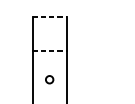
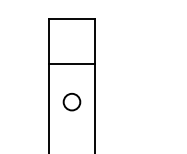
line: (49, 17) -> (71, 19), dashed -> solid
line: (49, 50) -> (71, 63), dashed -> solid
circle: (49, 79) -> (71, 102), size x1.67

